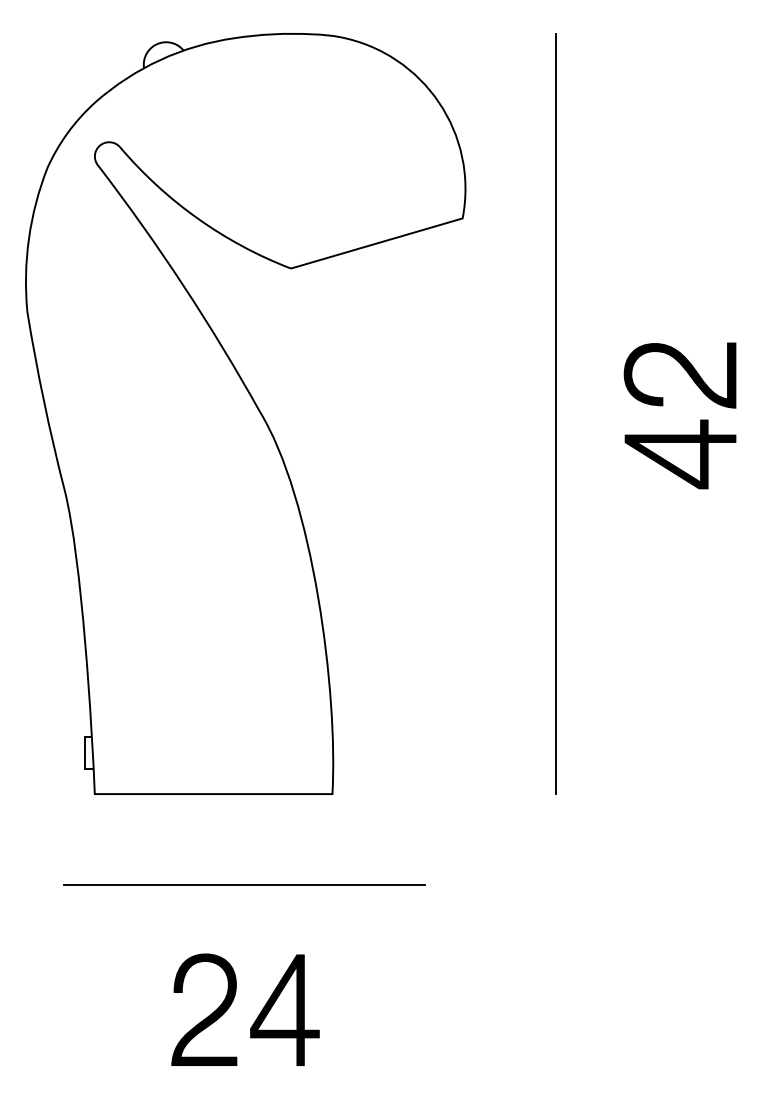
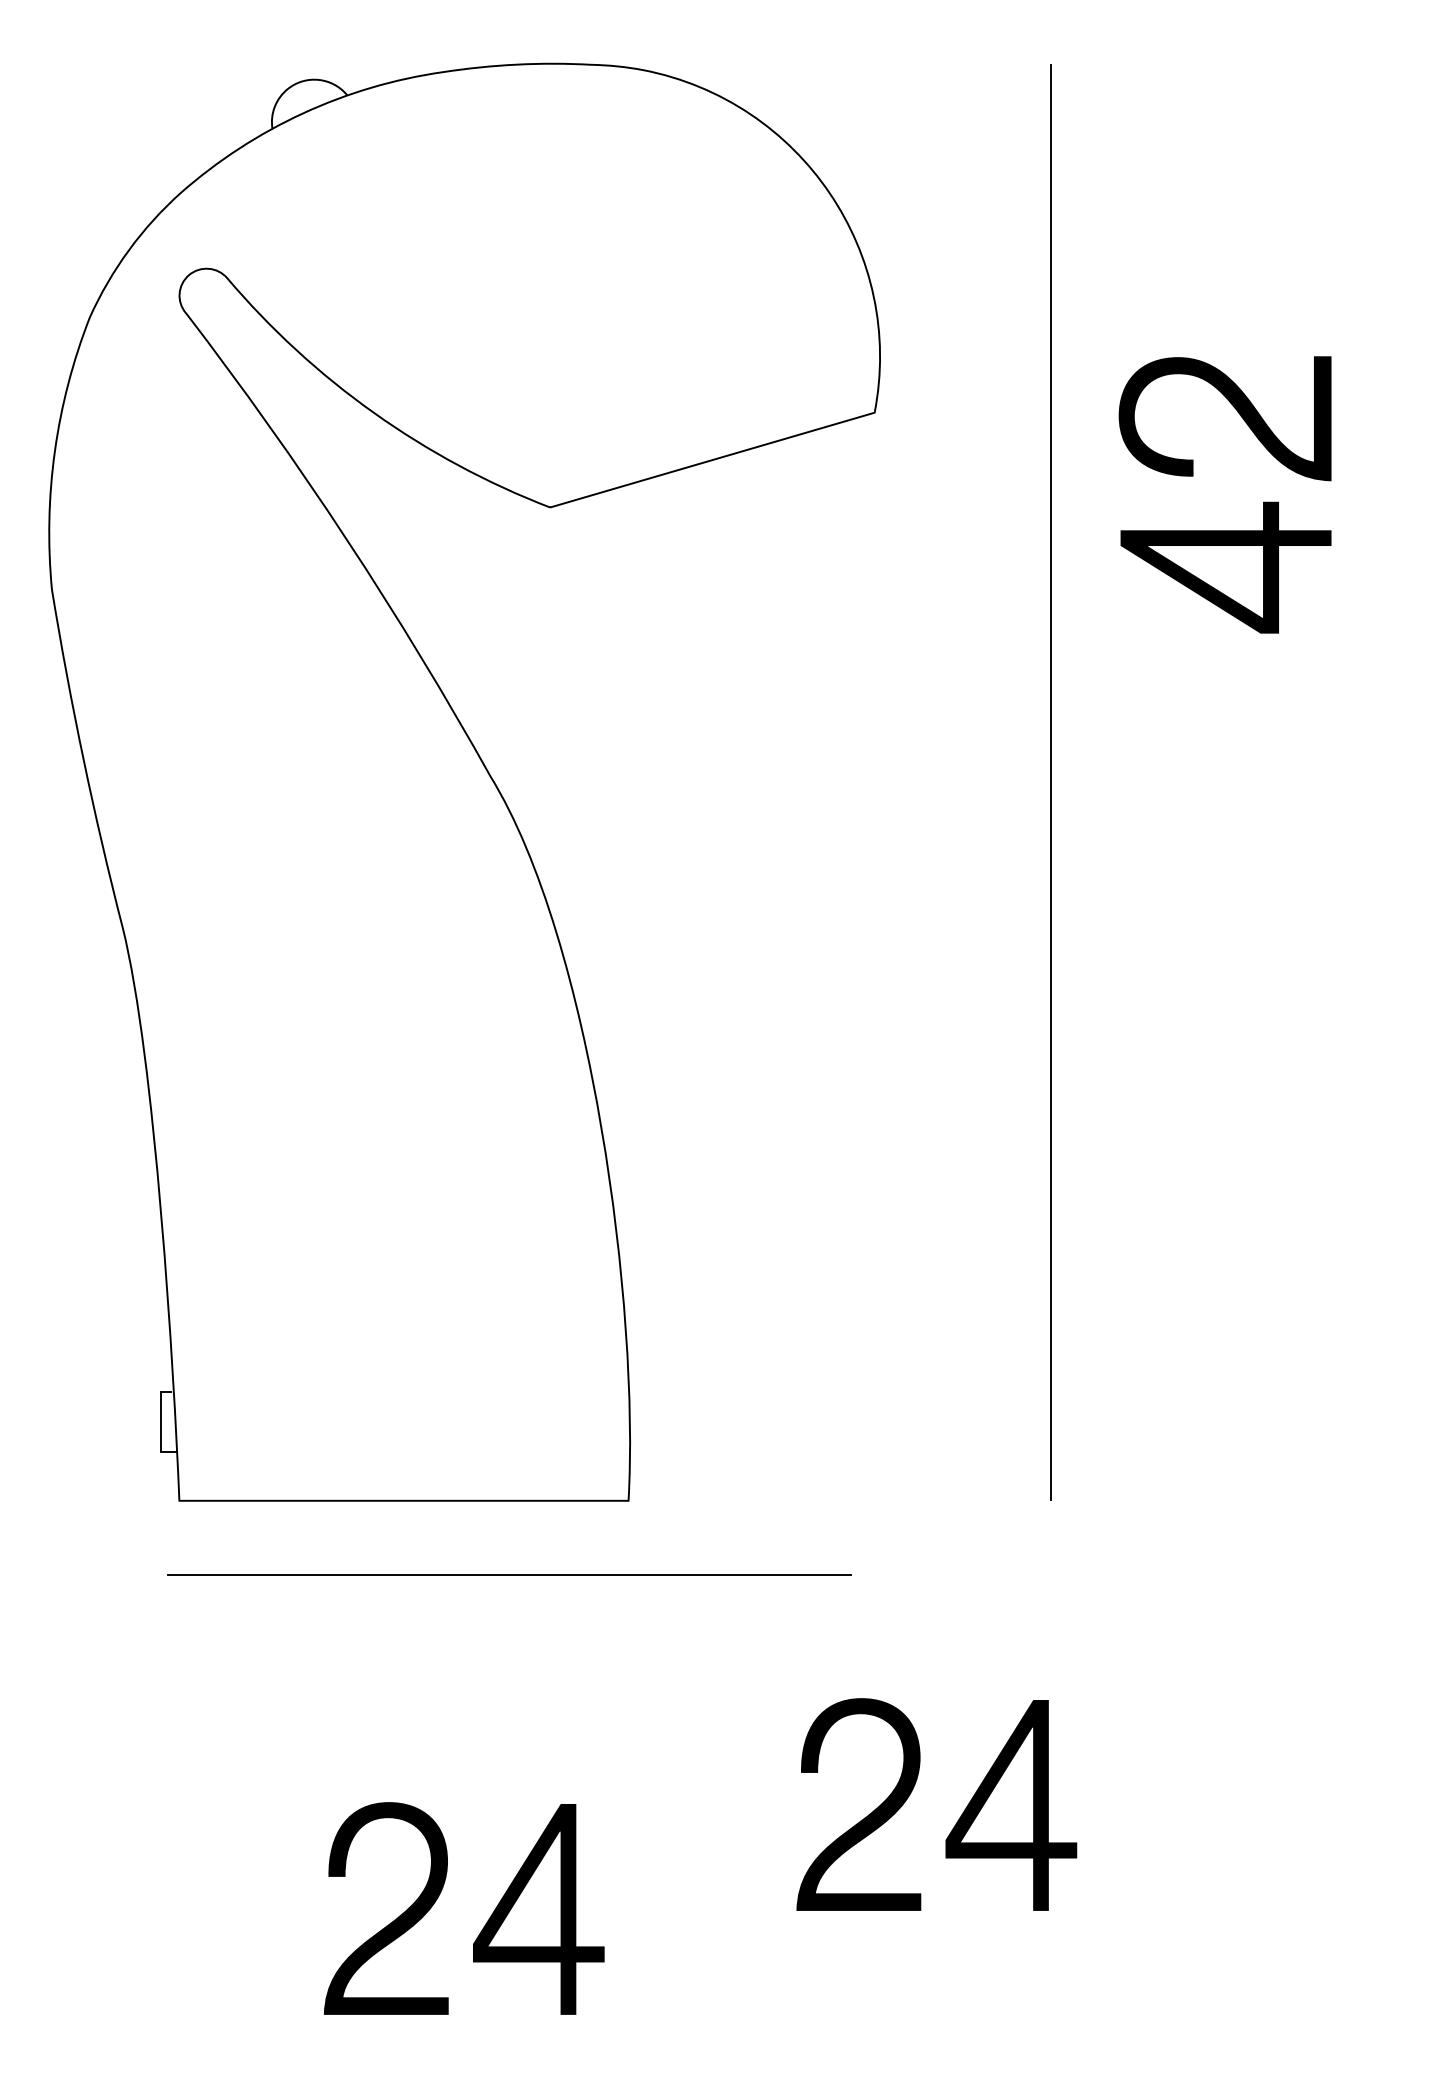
part: (663, 405) -> (1193, 475), moved
line: (244, 884) -> (509, 1573), moved
part: (507, 961) -> (959, 1817), added

